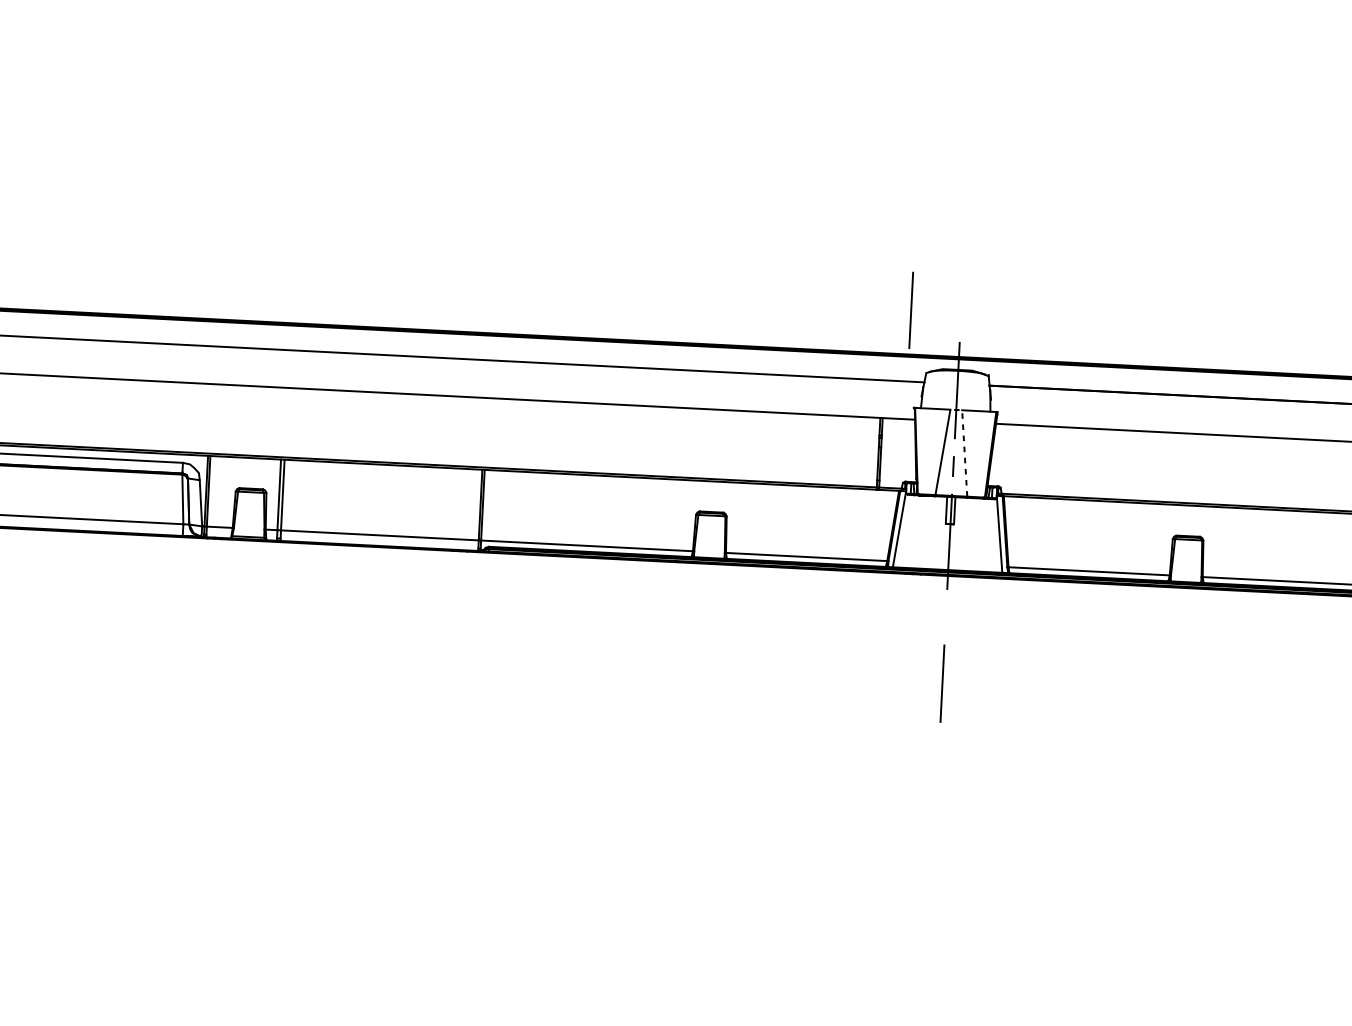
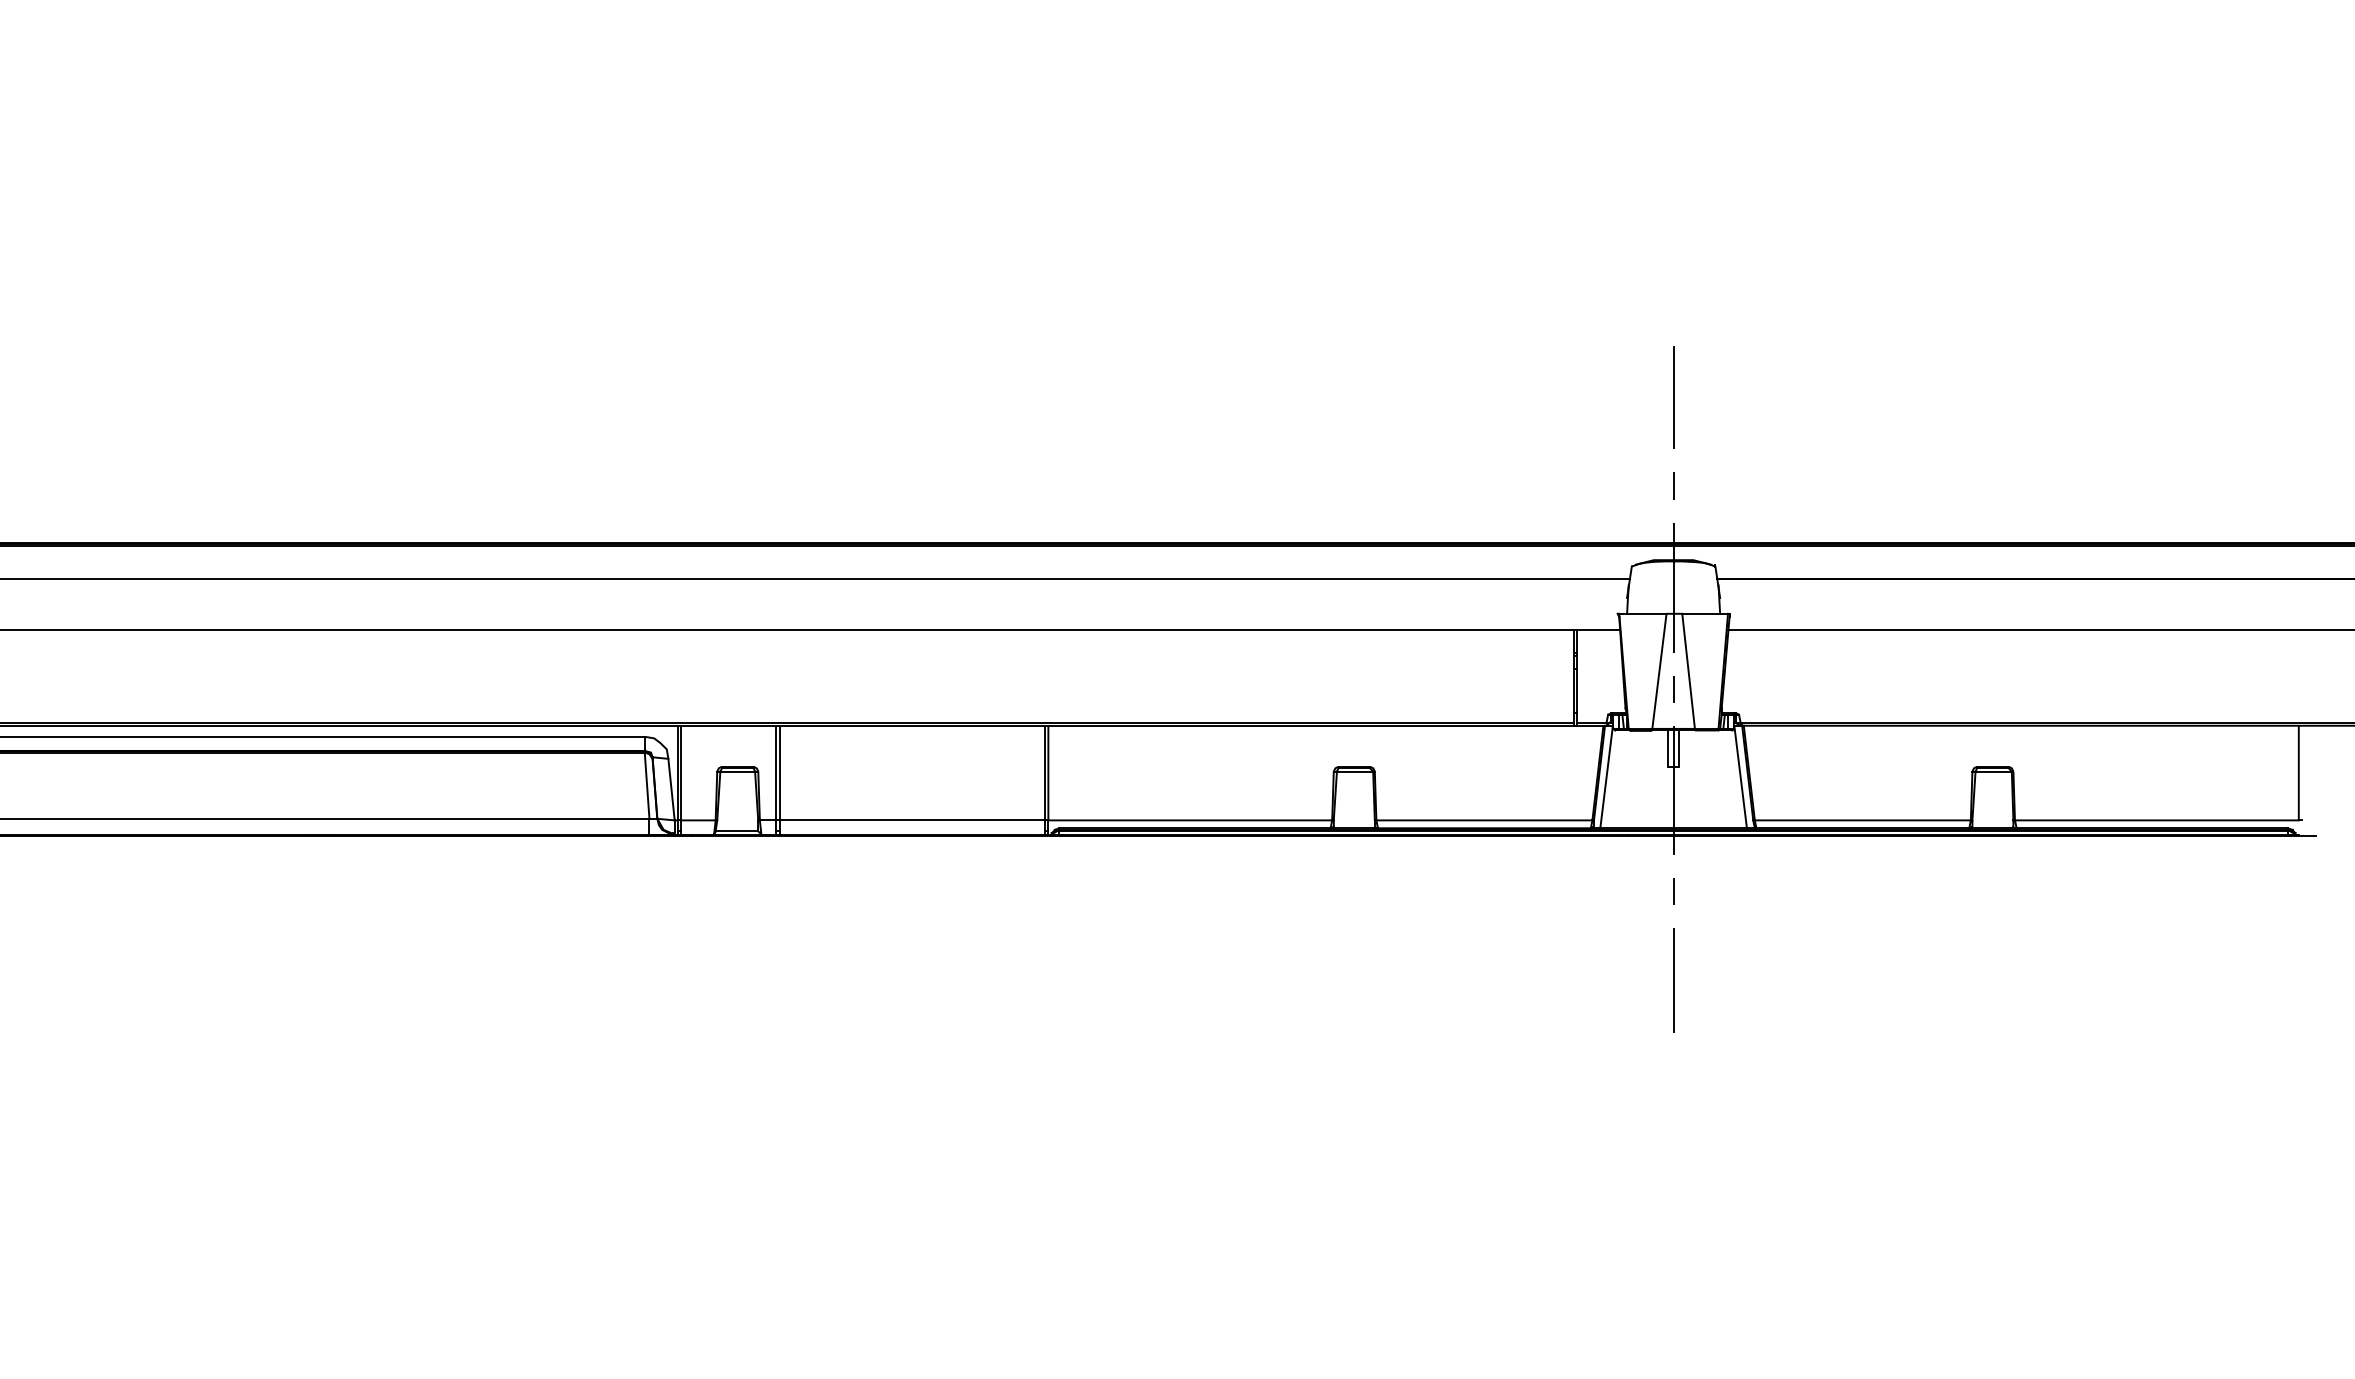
line: (910, 310) -> (1673, 397), moved
line: (961, 314) -> (1674, 485), added
line: (964, 446) -> (1687, 662), dashed -> solid
line: (945, 616) -> (1674, 890), added

